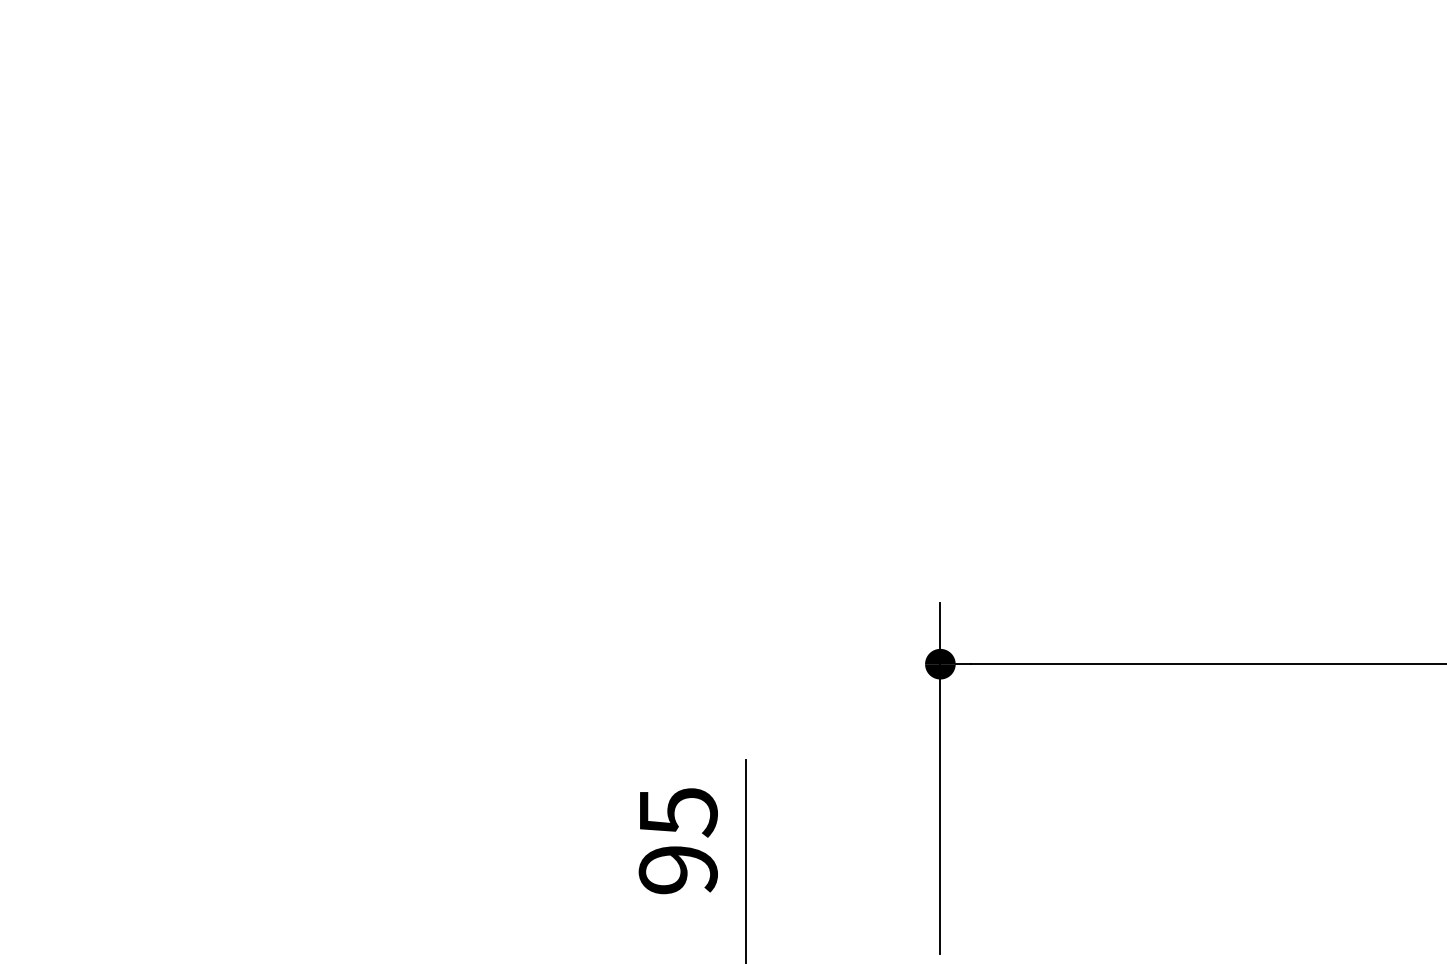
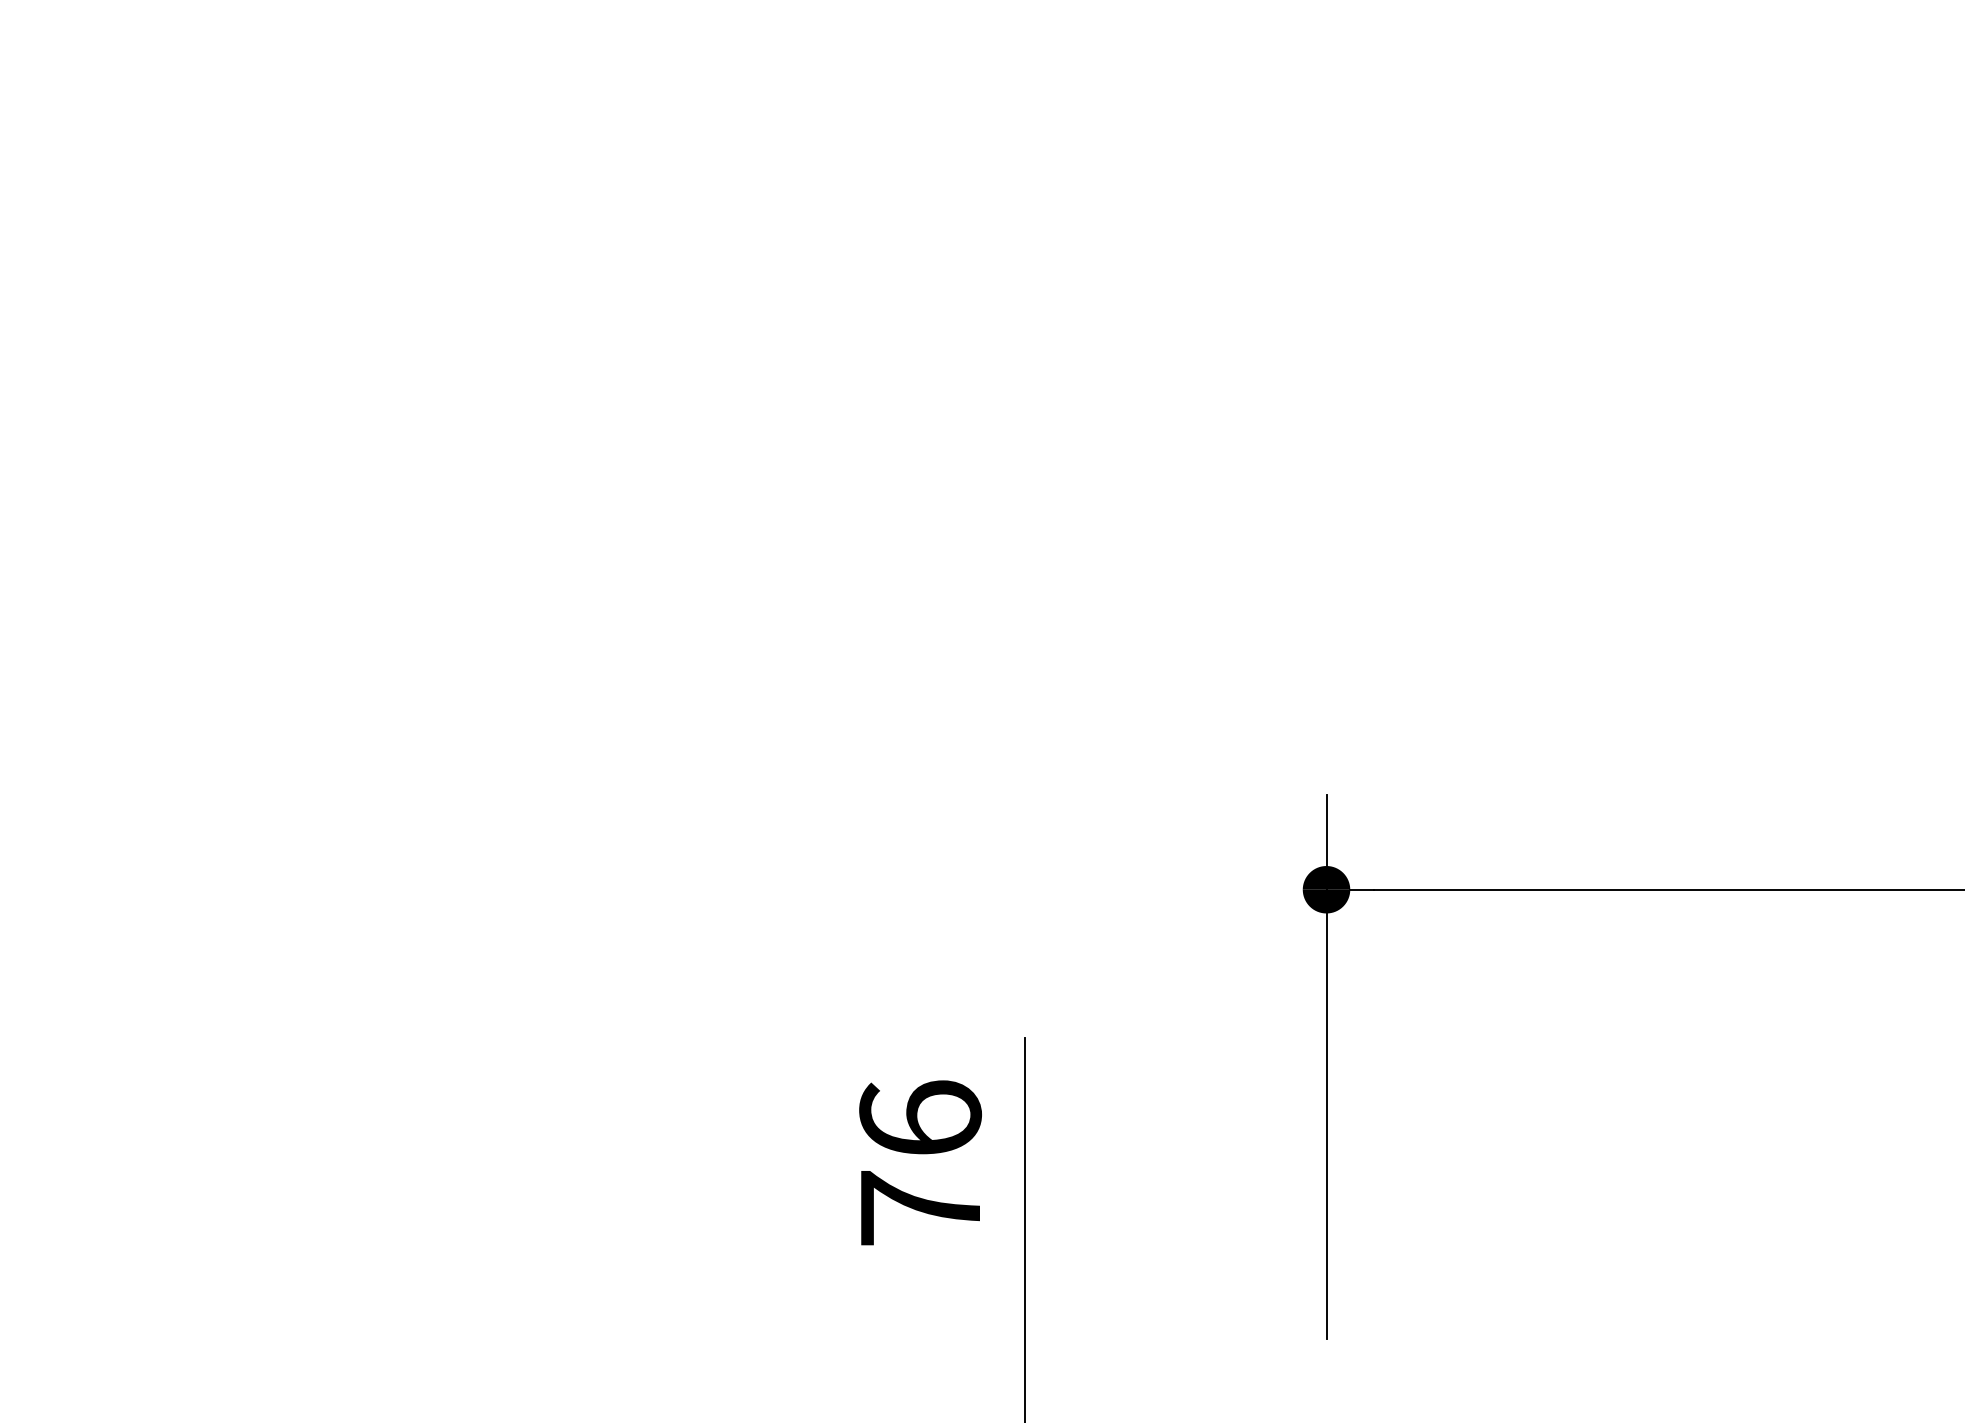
text: (677, 840) -> (919, 1162), 95 -> 76

